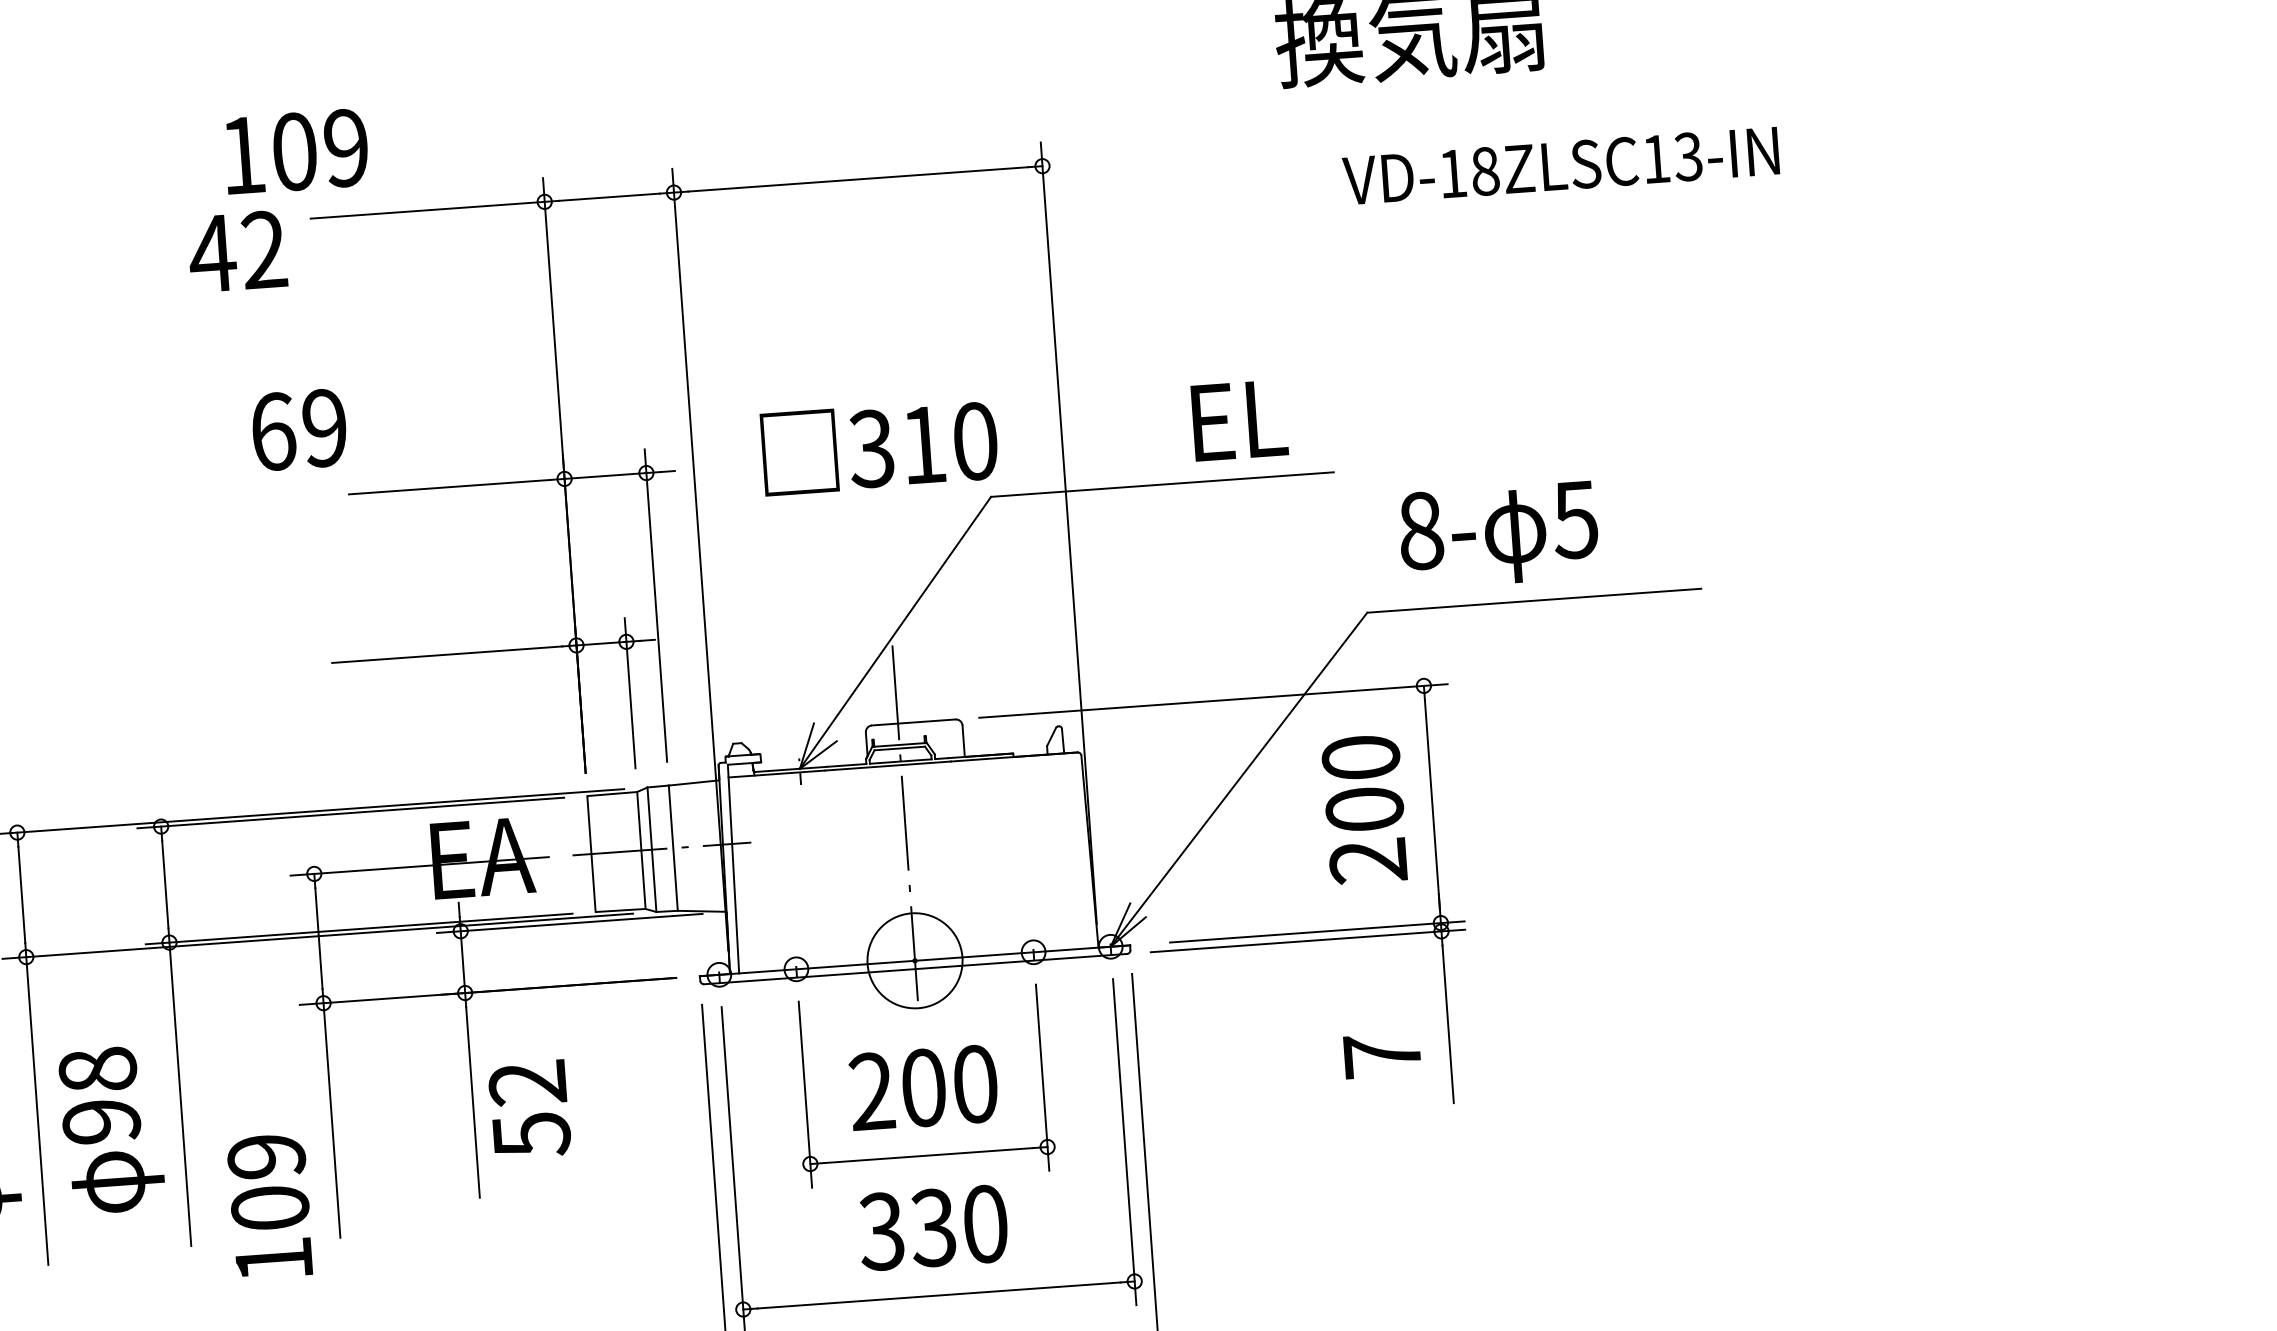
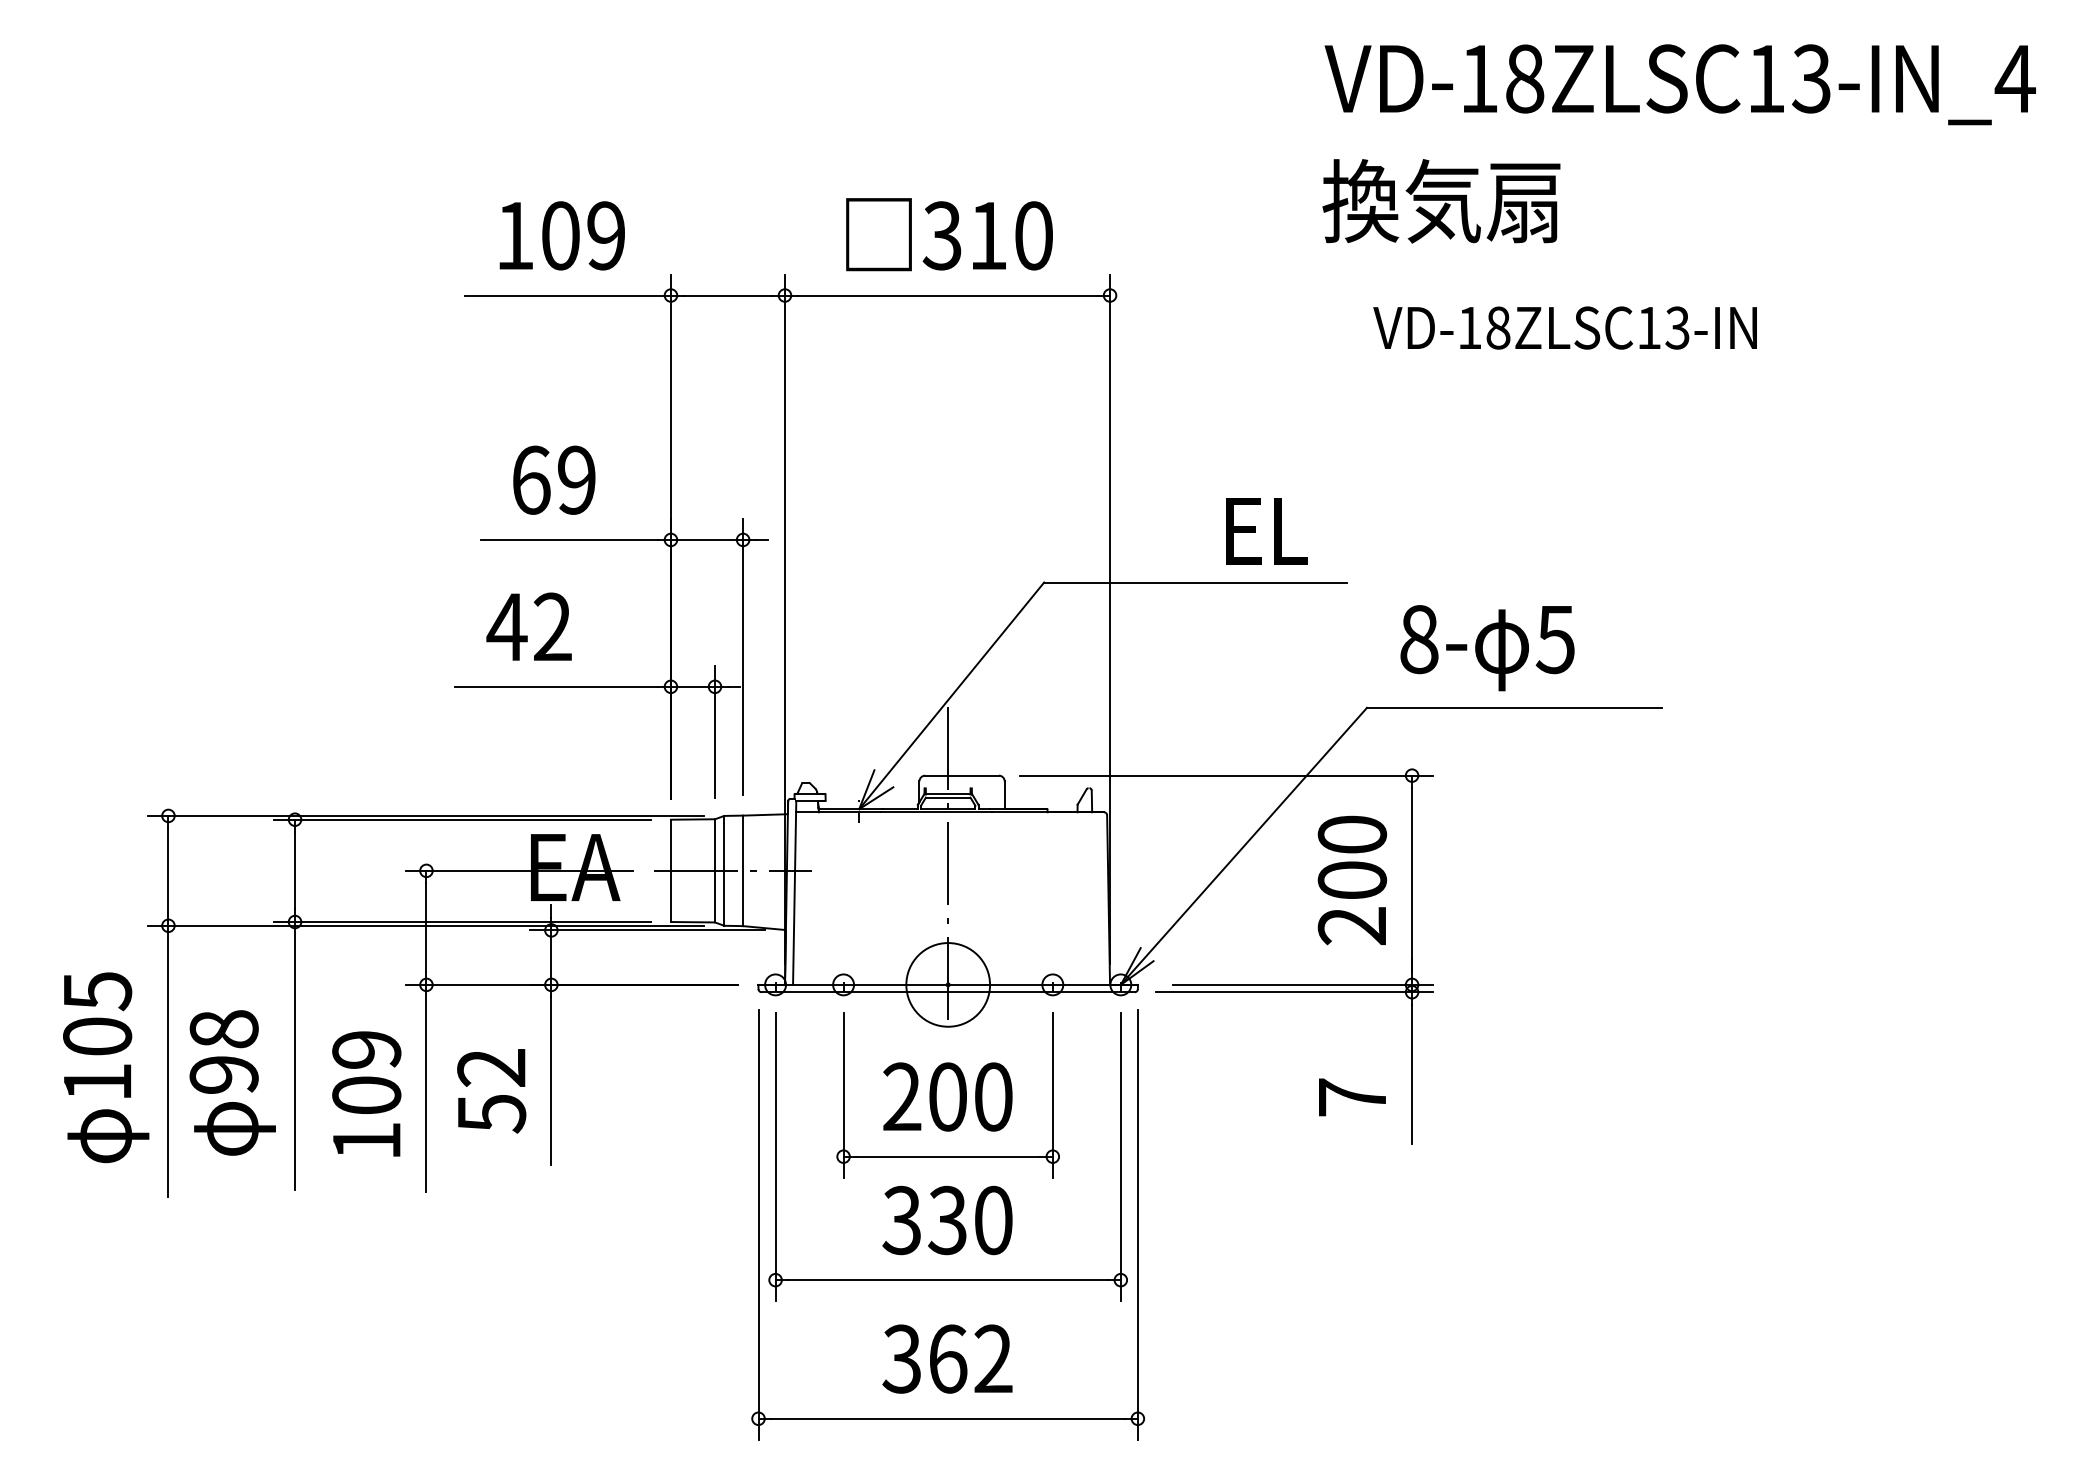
text: (295, 151) -> (561, 235), moved
text: (236, 251) -> (528, 626), moved
text: (299, 429) -> (554, 479), moved
text: (879, 446) -> (949, 234), moved
text: (529, 1109) -> (491, 1091), moved
text: (269, 1205) -> (366, 1093), moved

